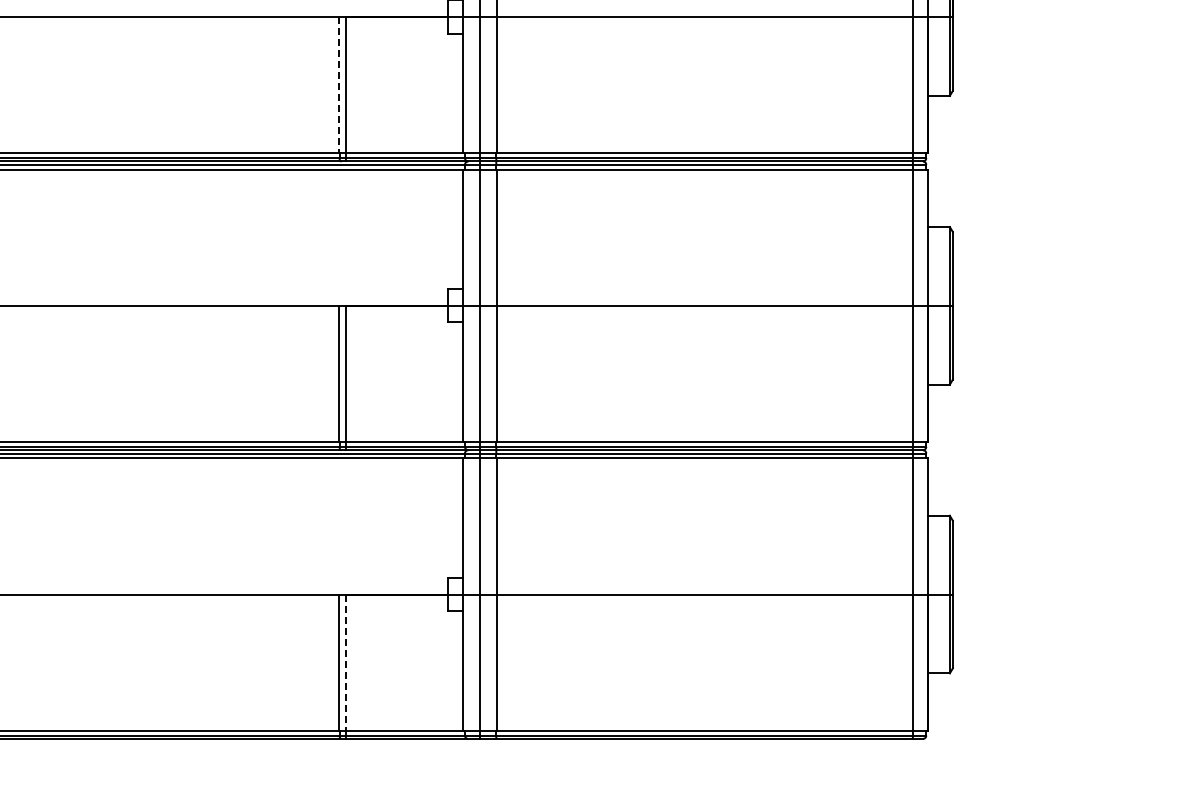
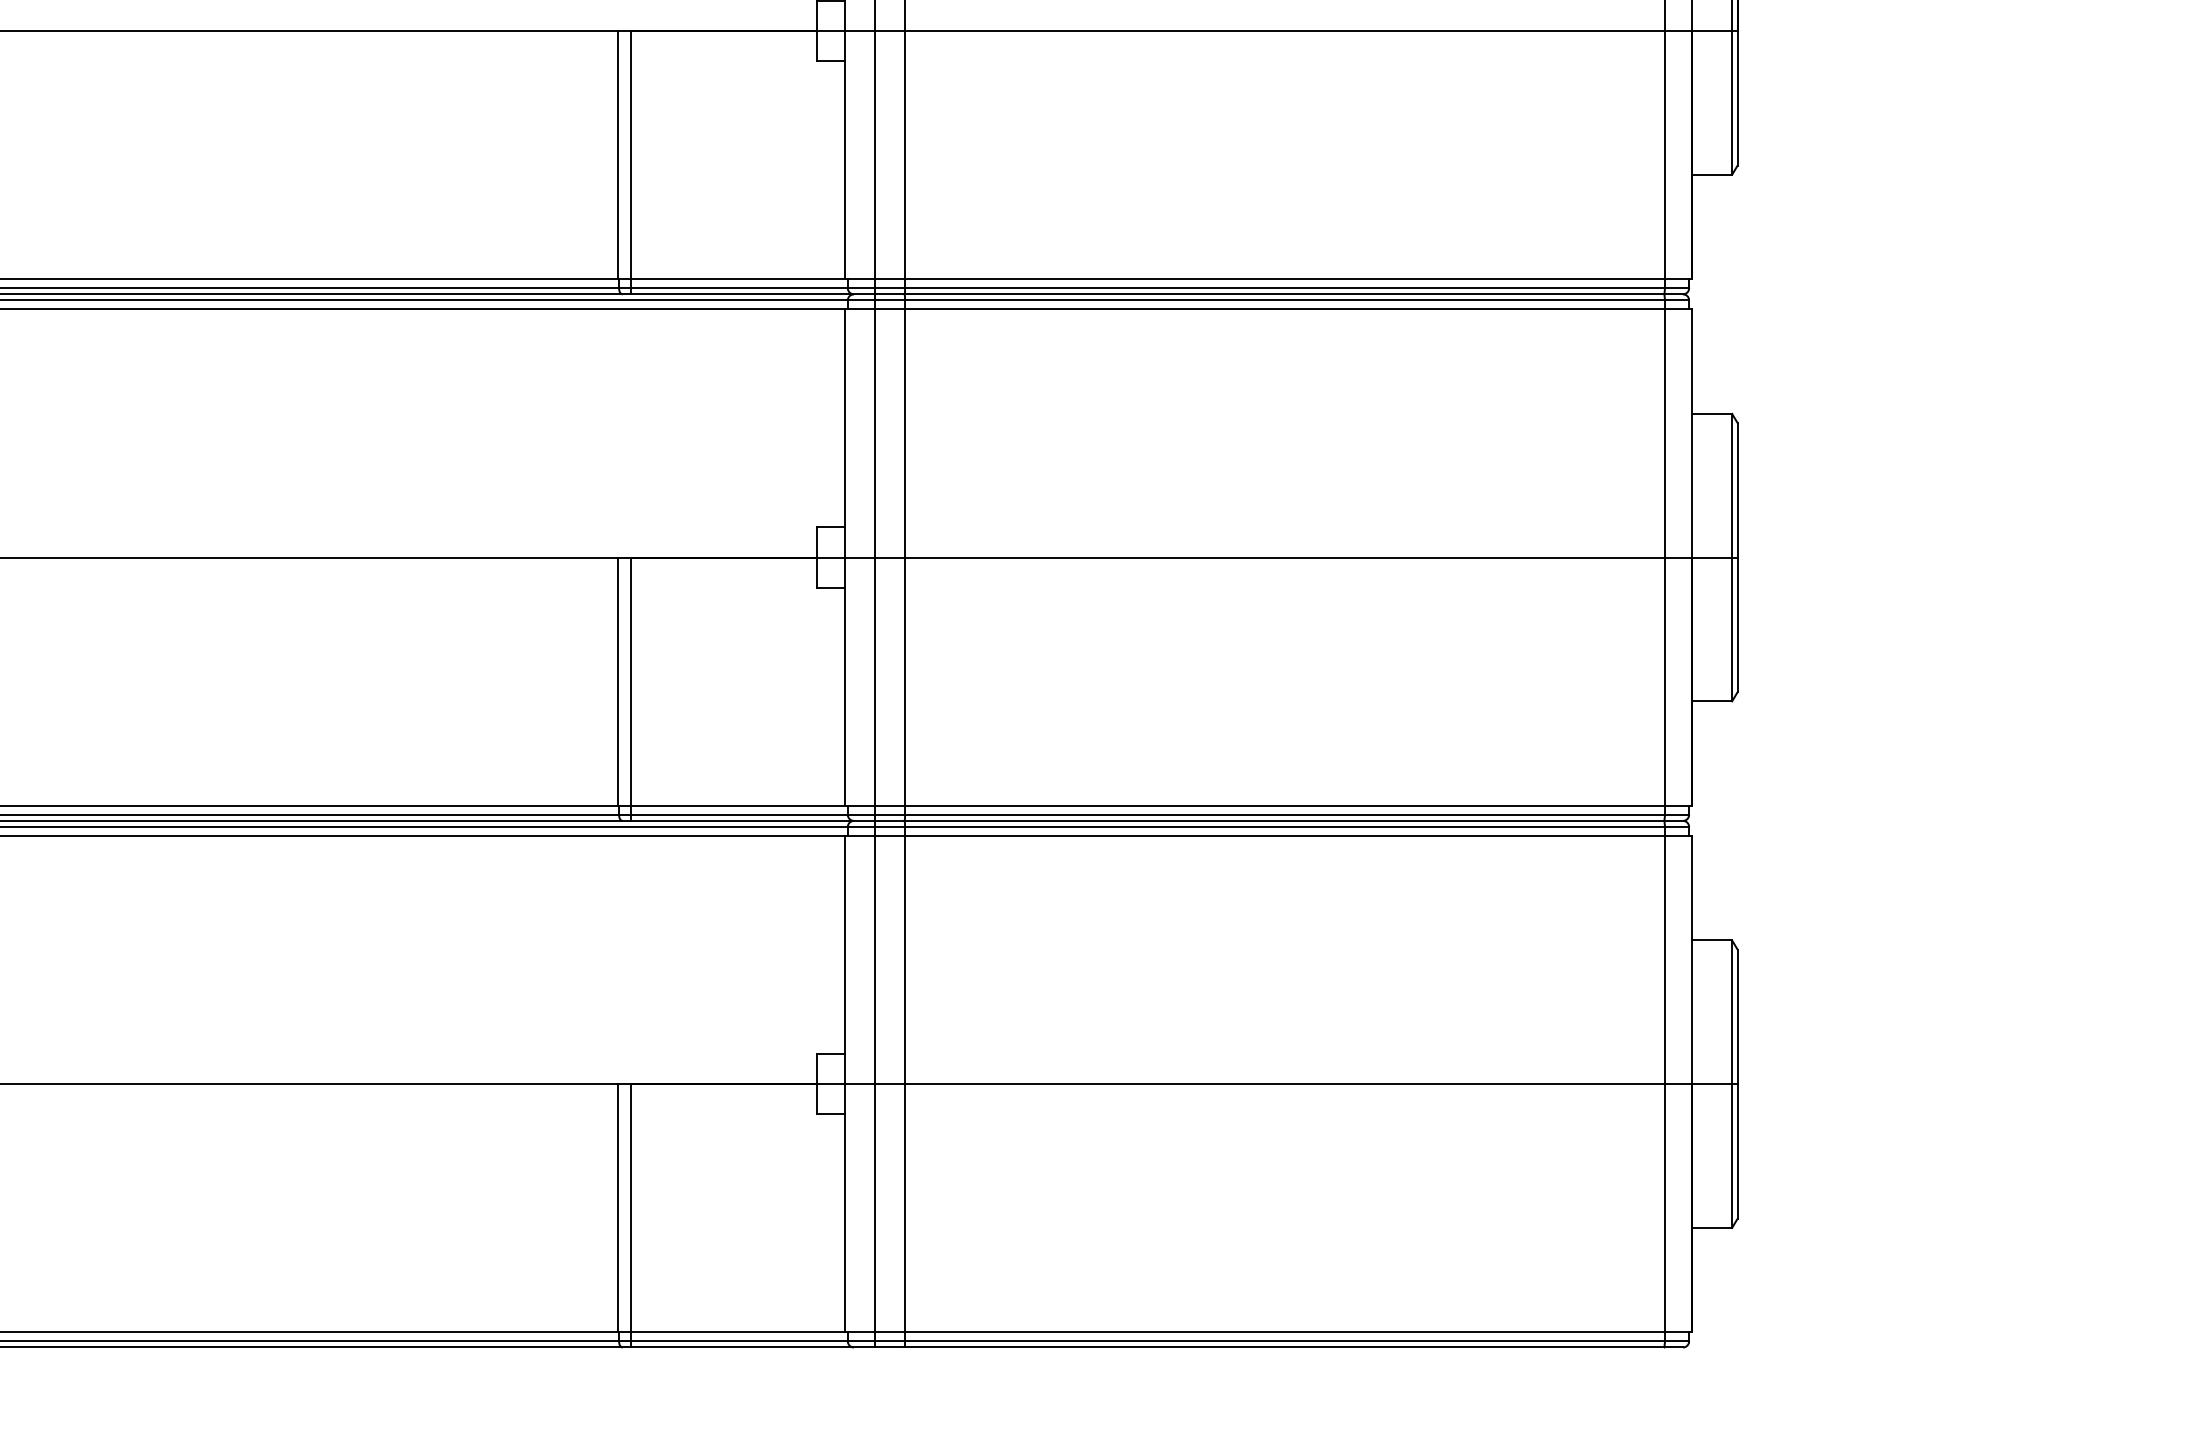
line: (338, 85) -> (617, 155), dashed -> solid
line: (346, 663) -> (631, 1209), dashed -> solid

